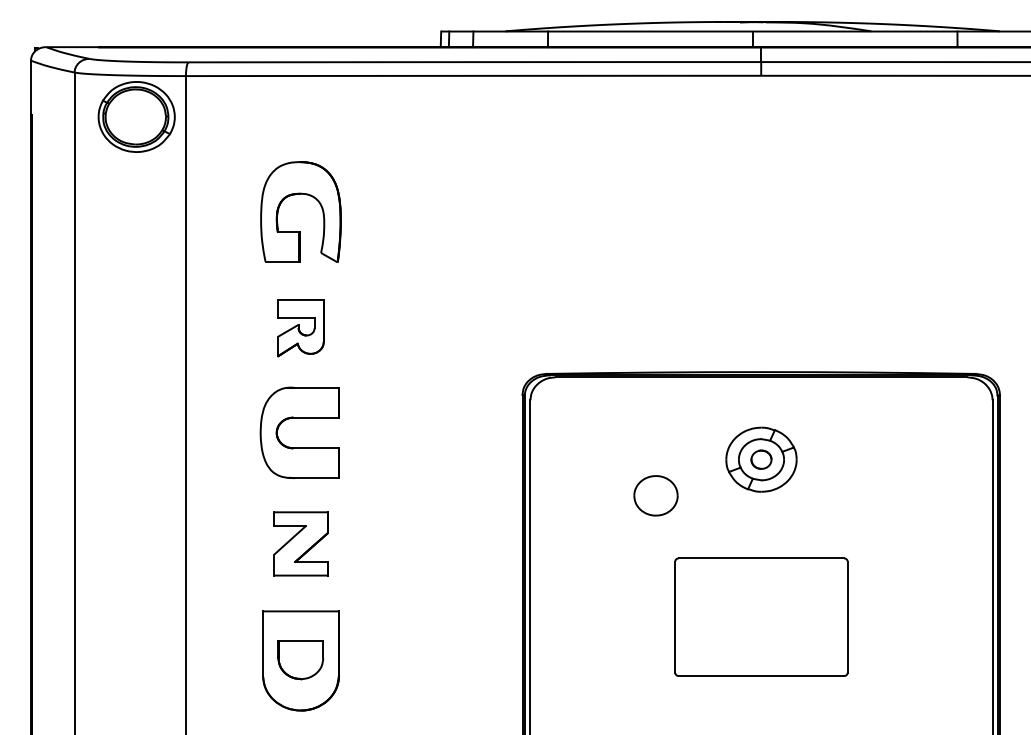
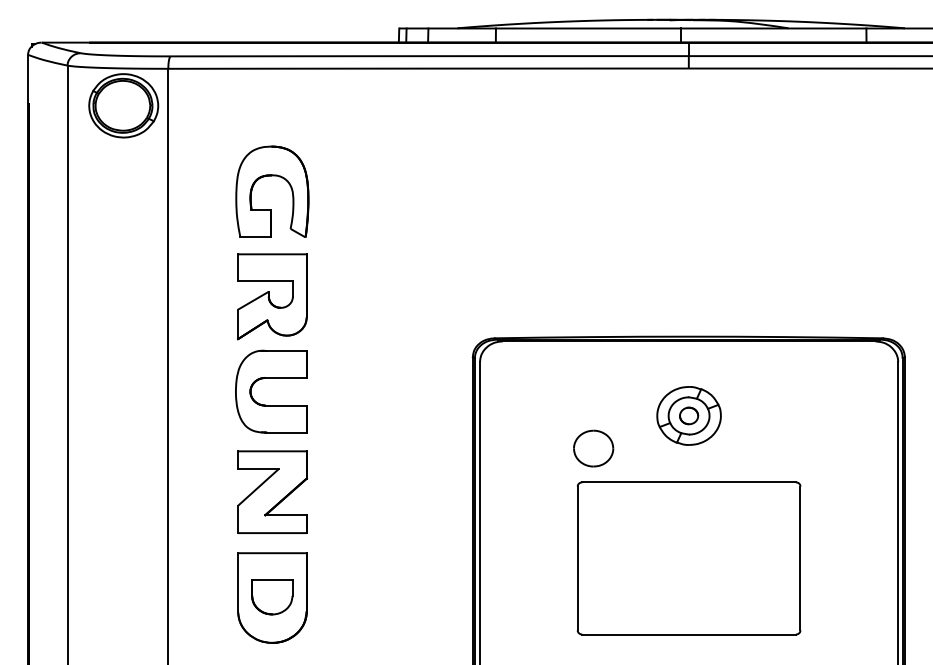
part: (301, 327) -> (272, 296), size x1.67
part: (301, 543) -> (272, 491), size x1.43
part: (760, 617) -> (688, 558), size x1.43

